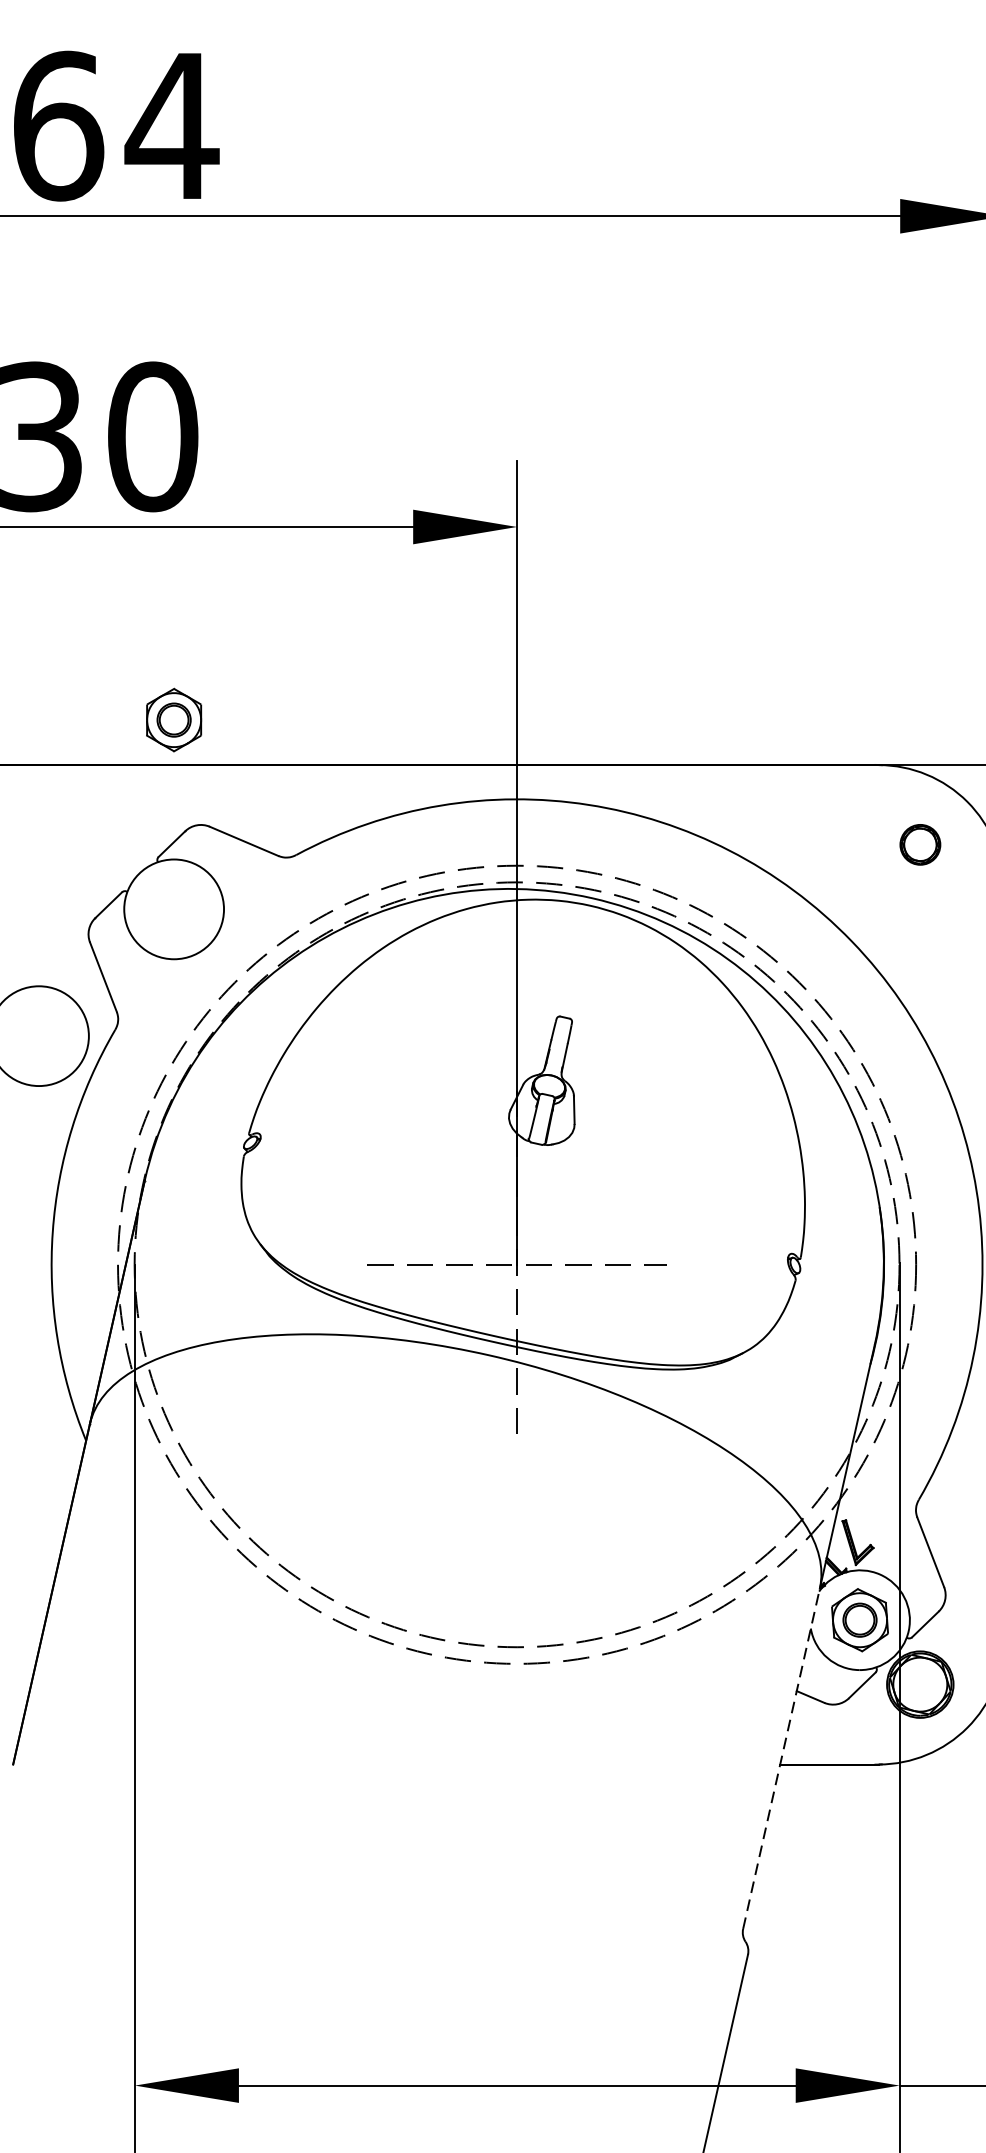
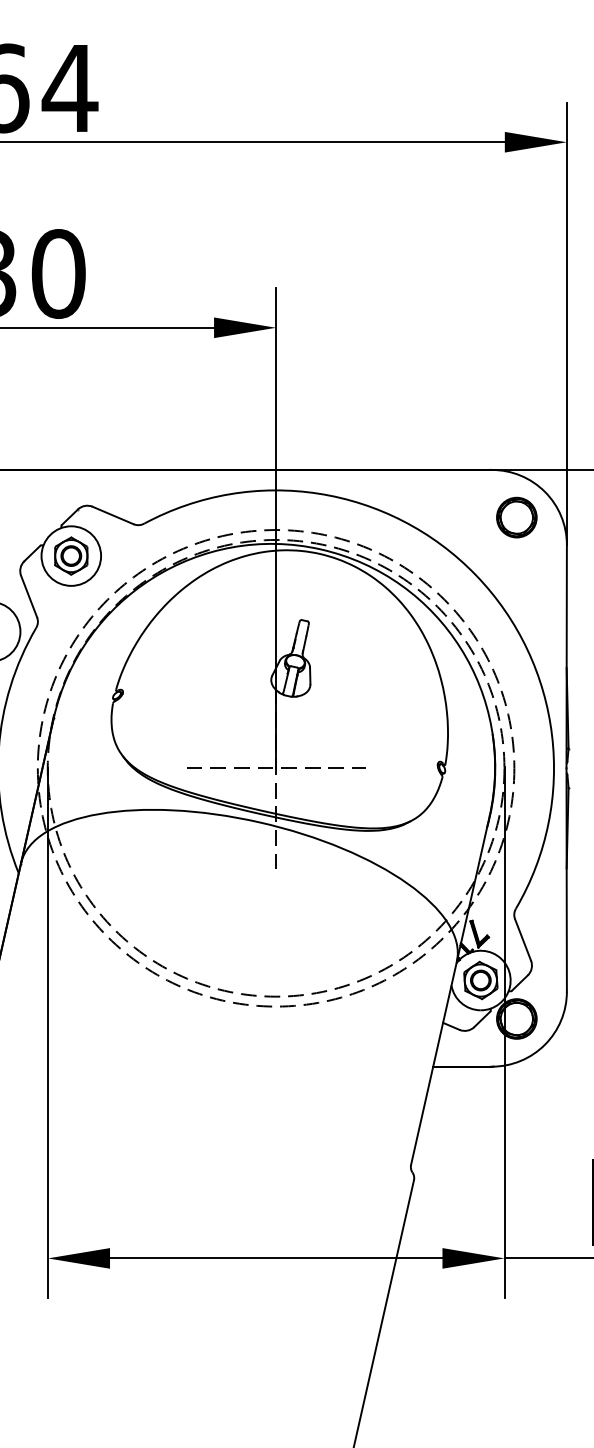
part: (174, 719) -> (71, 555), moved
part: (919, 844) -> (516, 517), size x1.67
line: (782, 1757) -> (434, 1062), dashed -> solid

